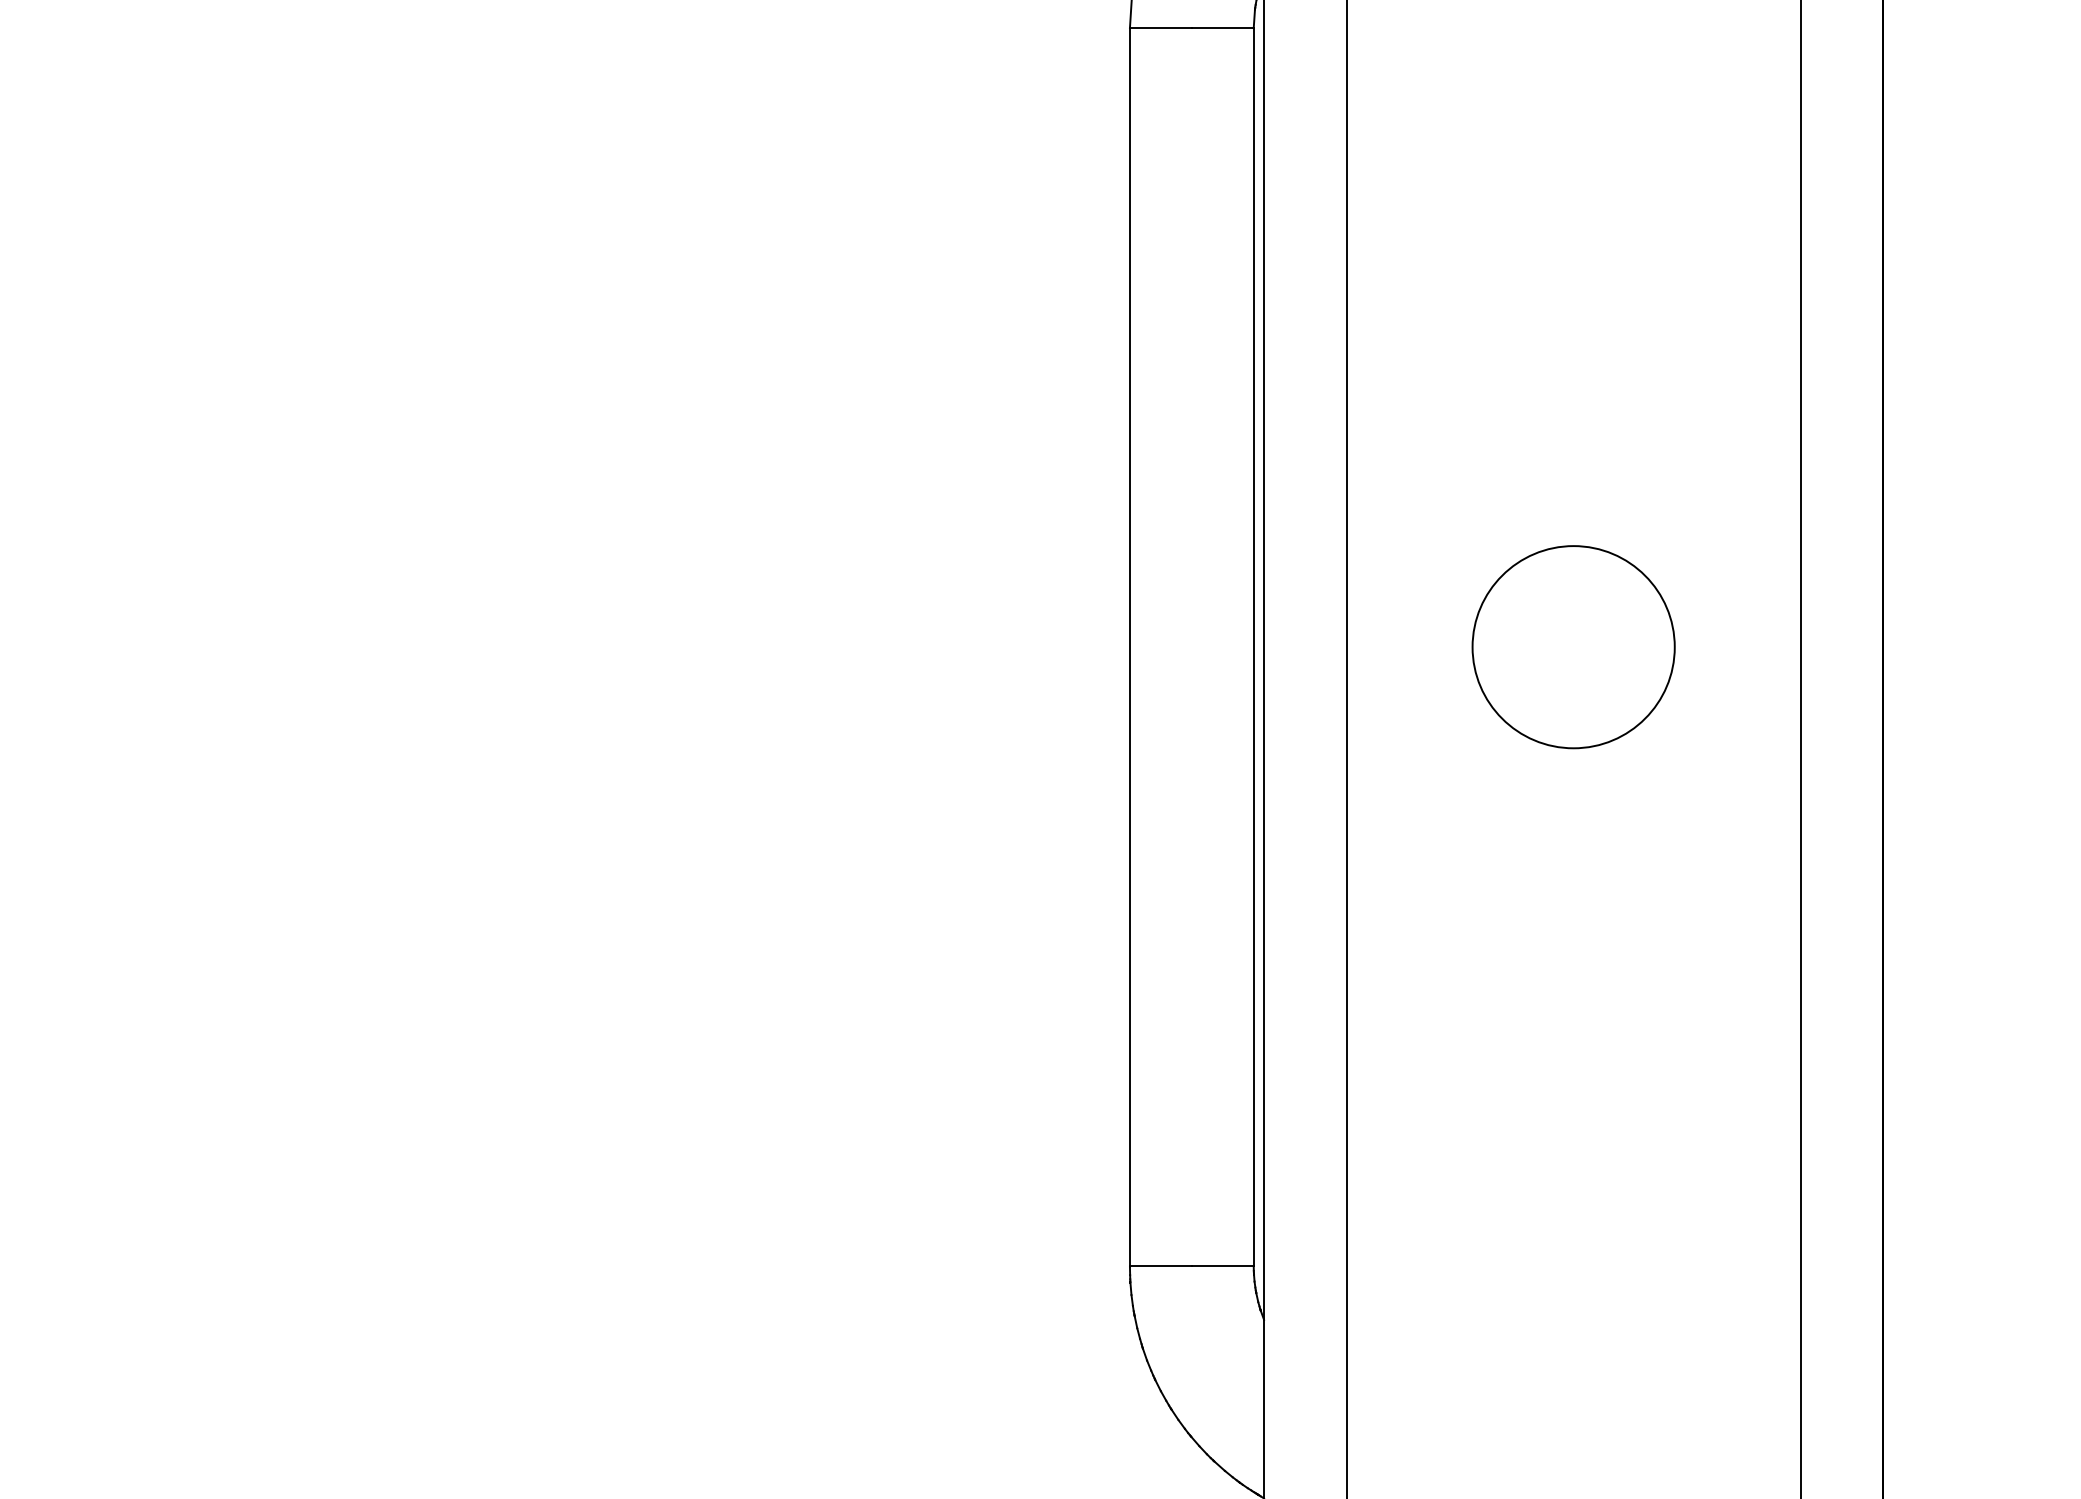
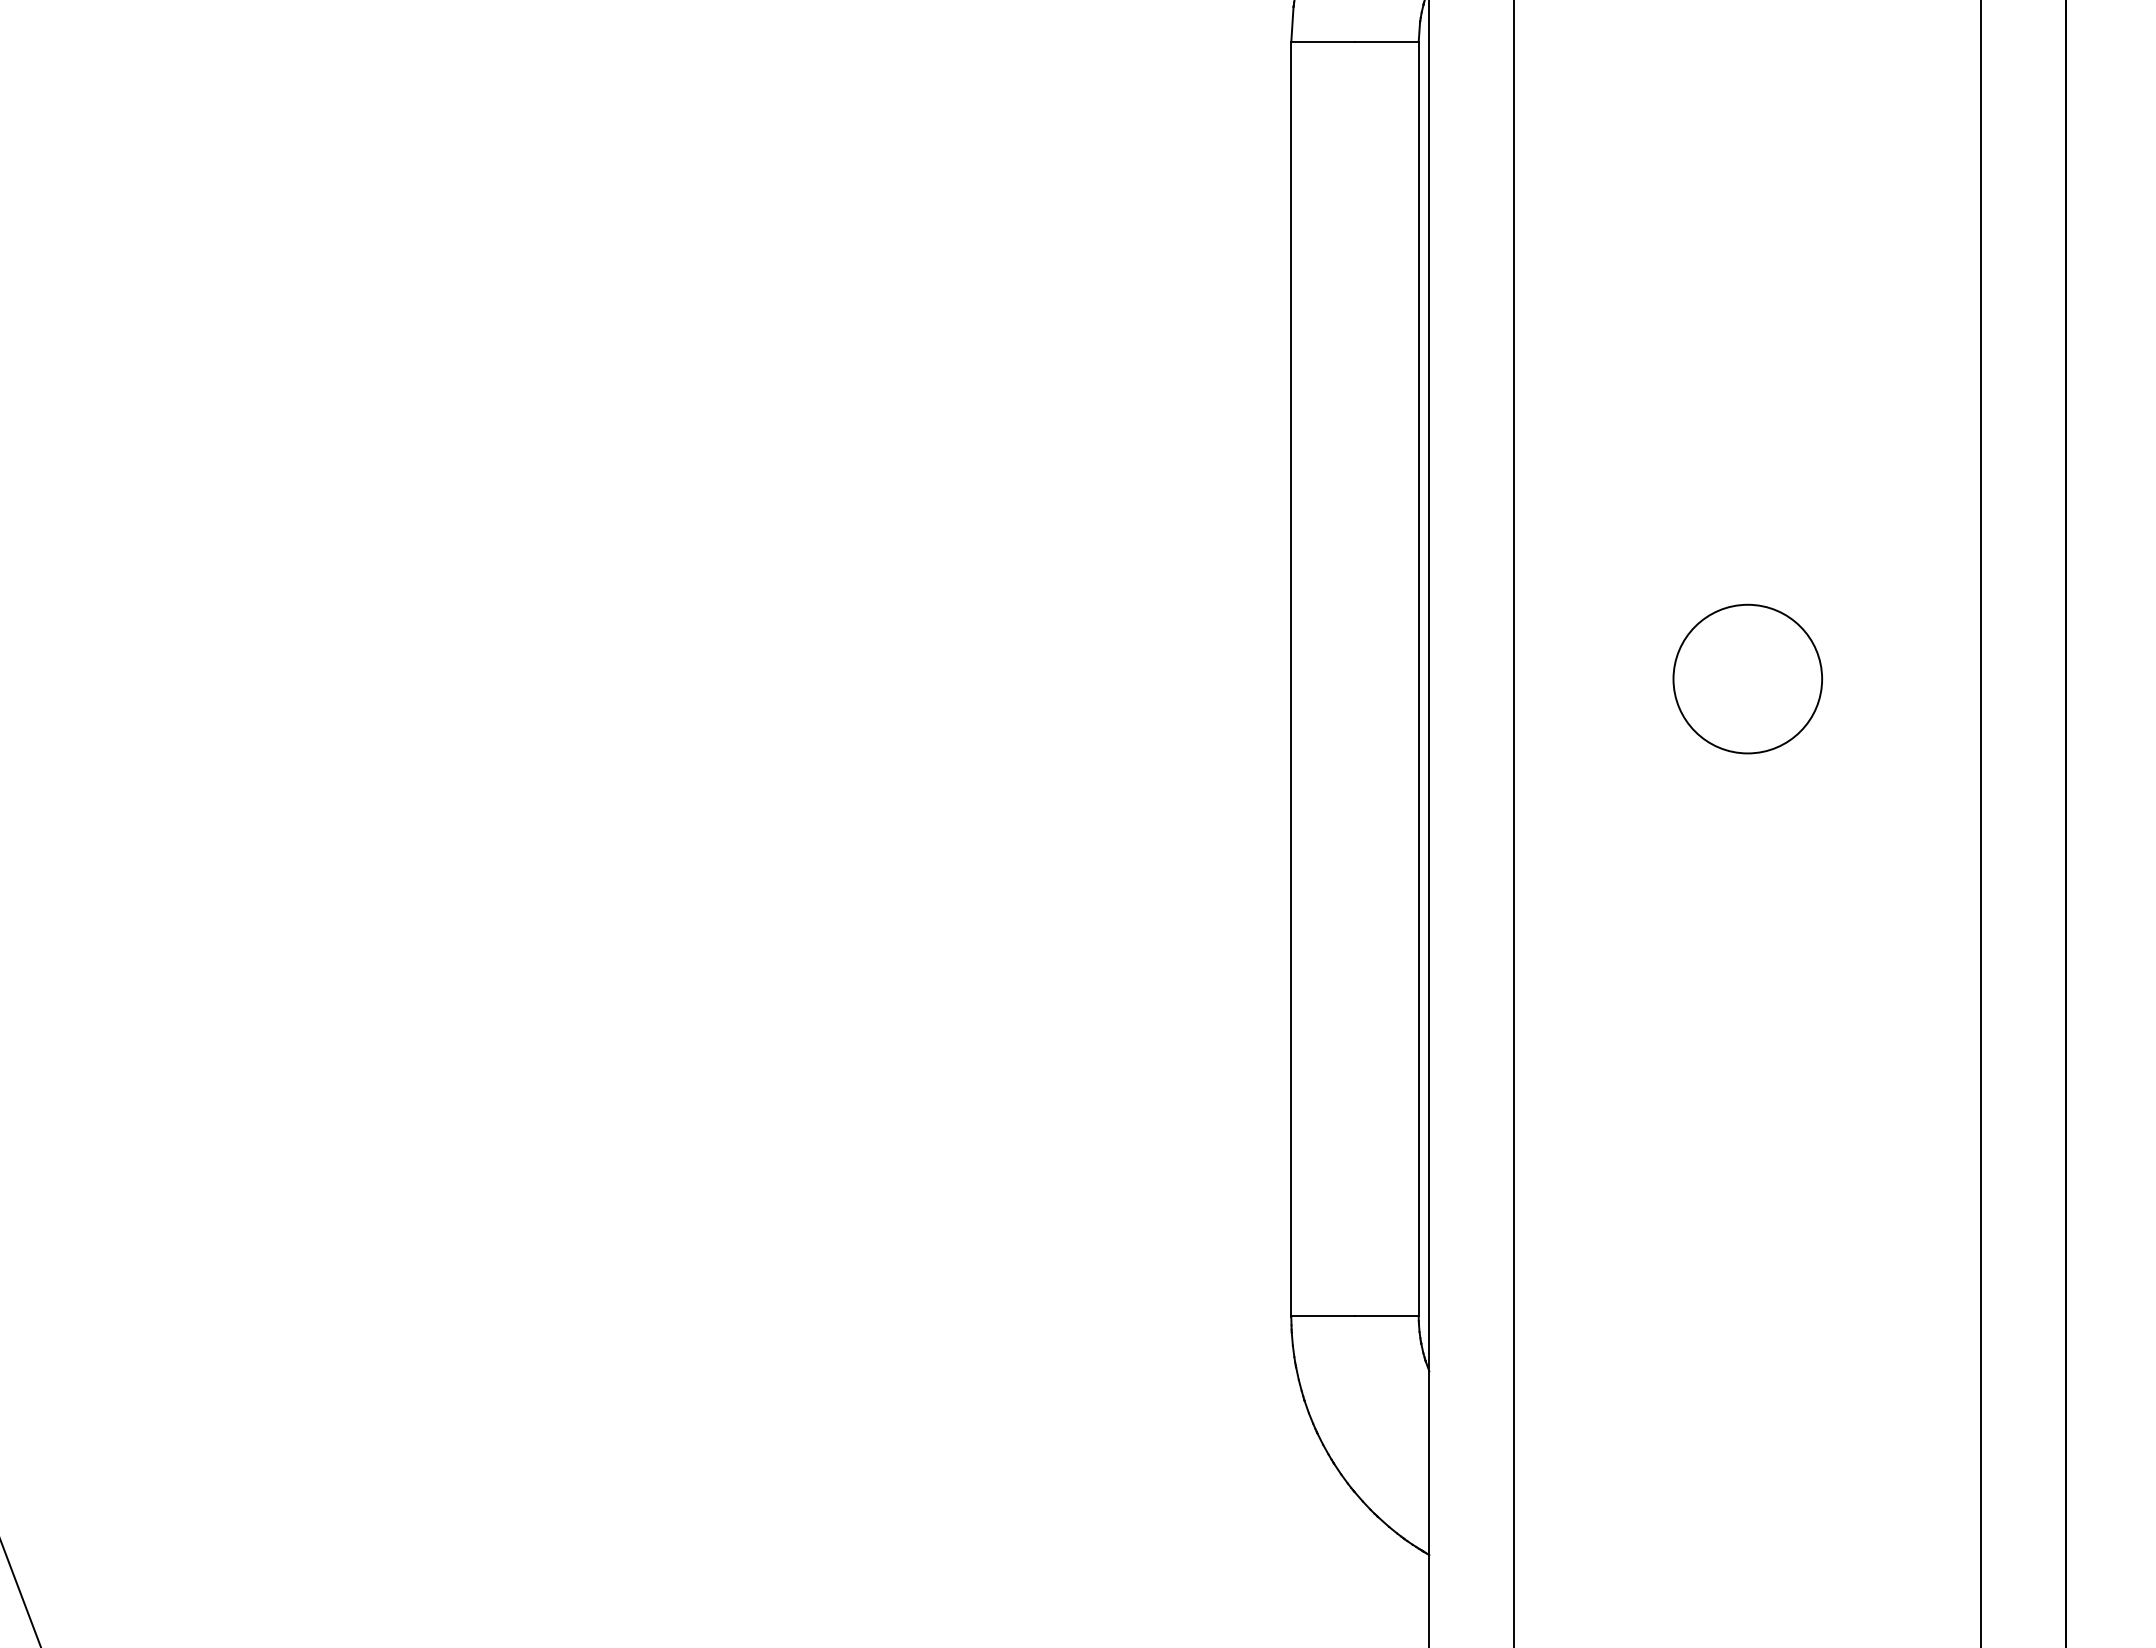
circle: (1573, 646) -> (1747, 678), size x0.71

